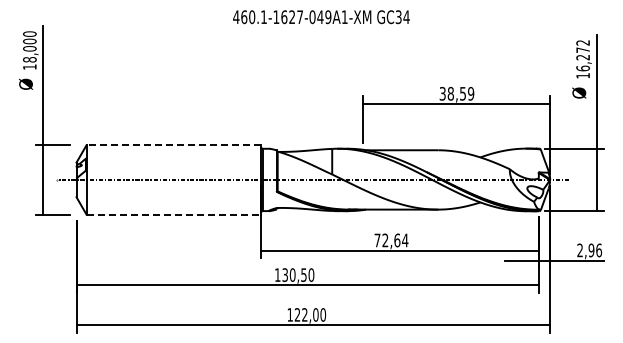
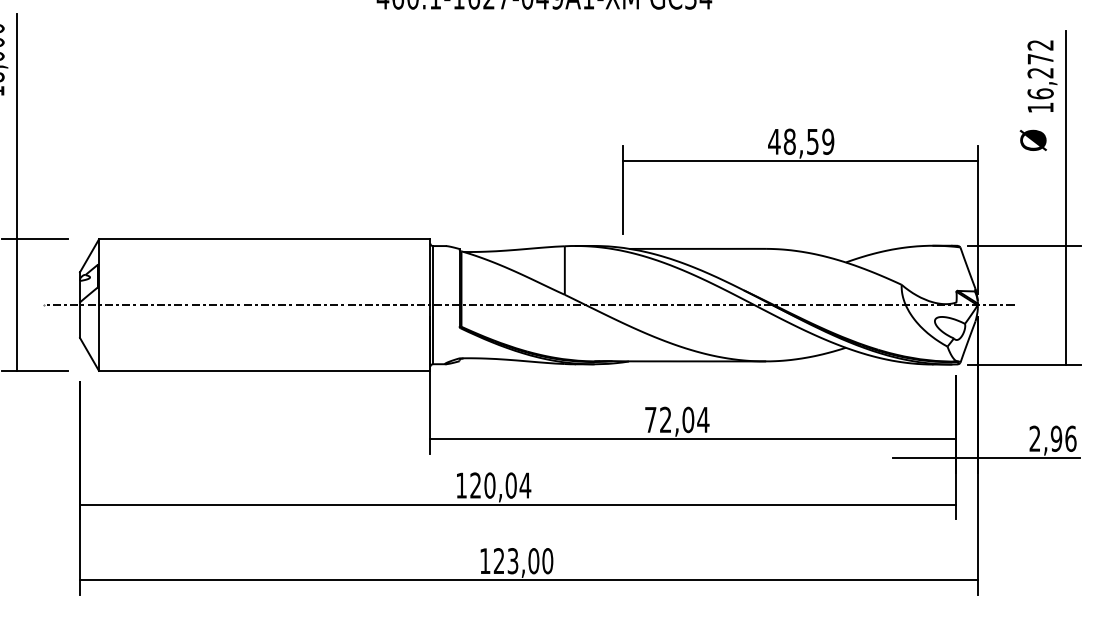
text: (442, 93) -> (773, 141), 38,59 -> 48,59
line: (173, 145) -> (263, 239), dashed -> solid
line: (174, 214) -> (265, 370), dashed -> solid
text: (397, 239) -> (688, 418), 72,64 -> 72,04
text: (298, 274) -> (500, 484), 130,50 -> 120,04
text: (304, 314) -> (512, 560), 122,00 -> 123,00

